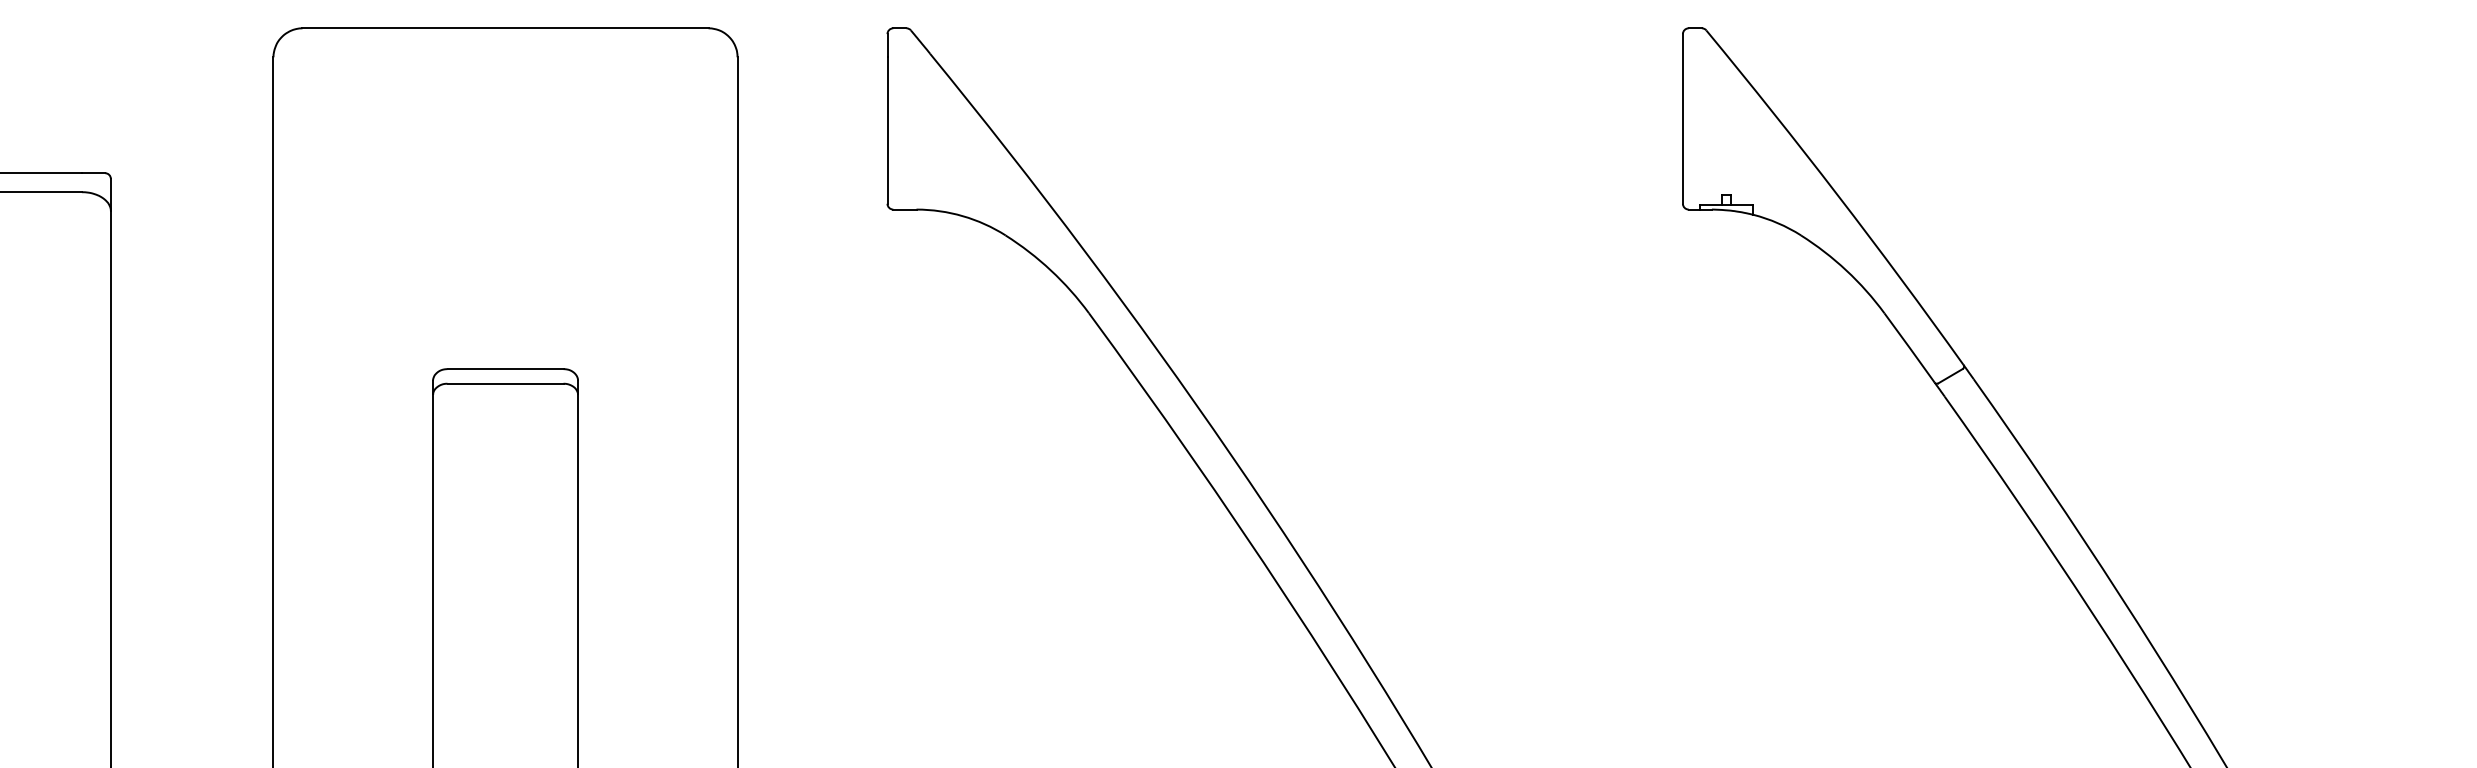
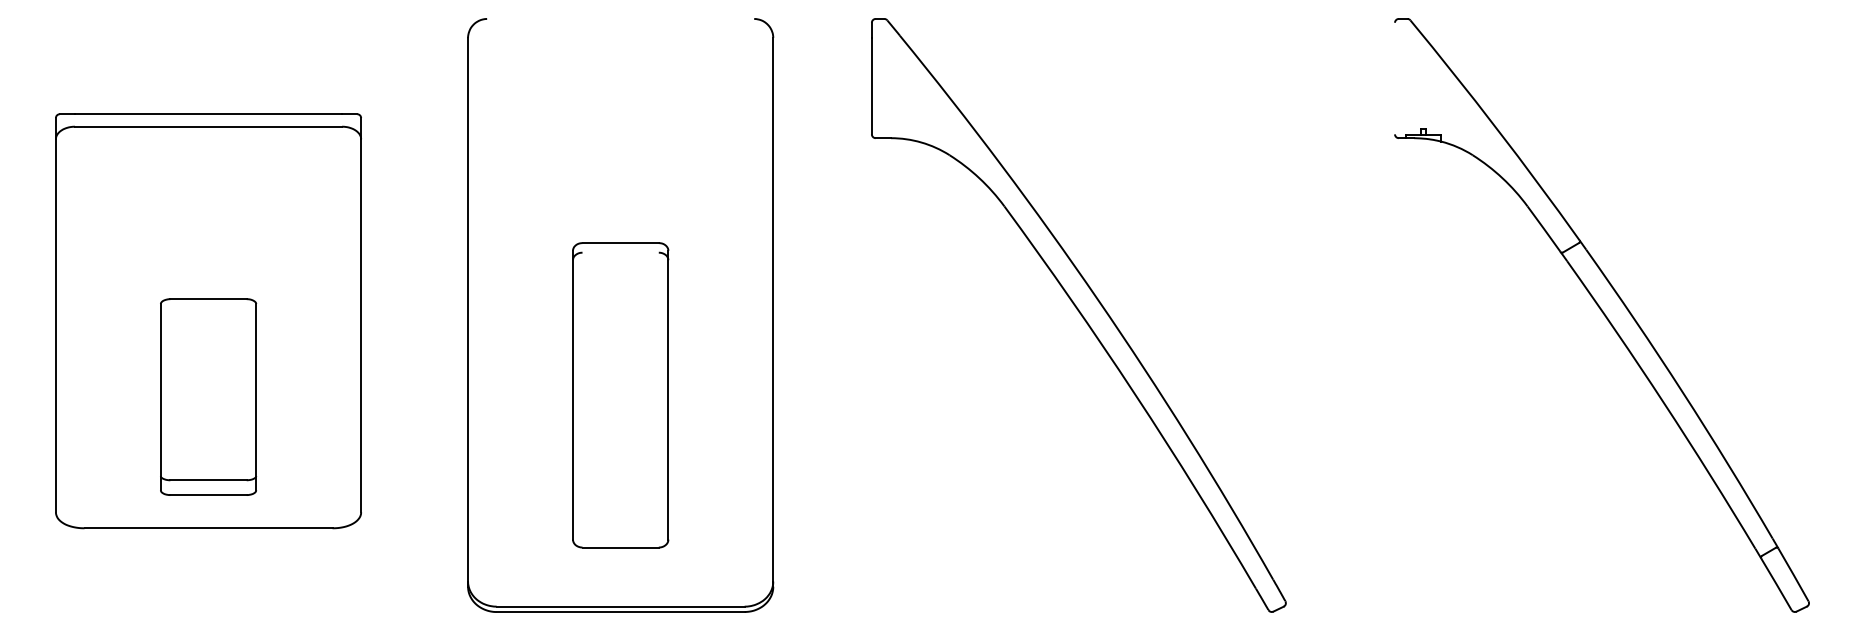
line: (505, 27) -> (620, 18), removed
line: (1683, 118) -> (1395, 78), removed
line: (505, 383) -> (620, 252), removed

